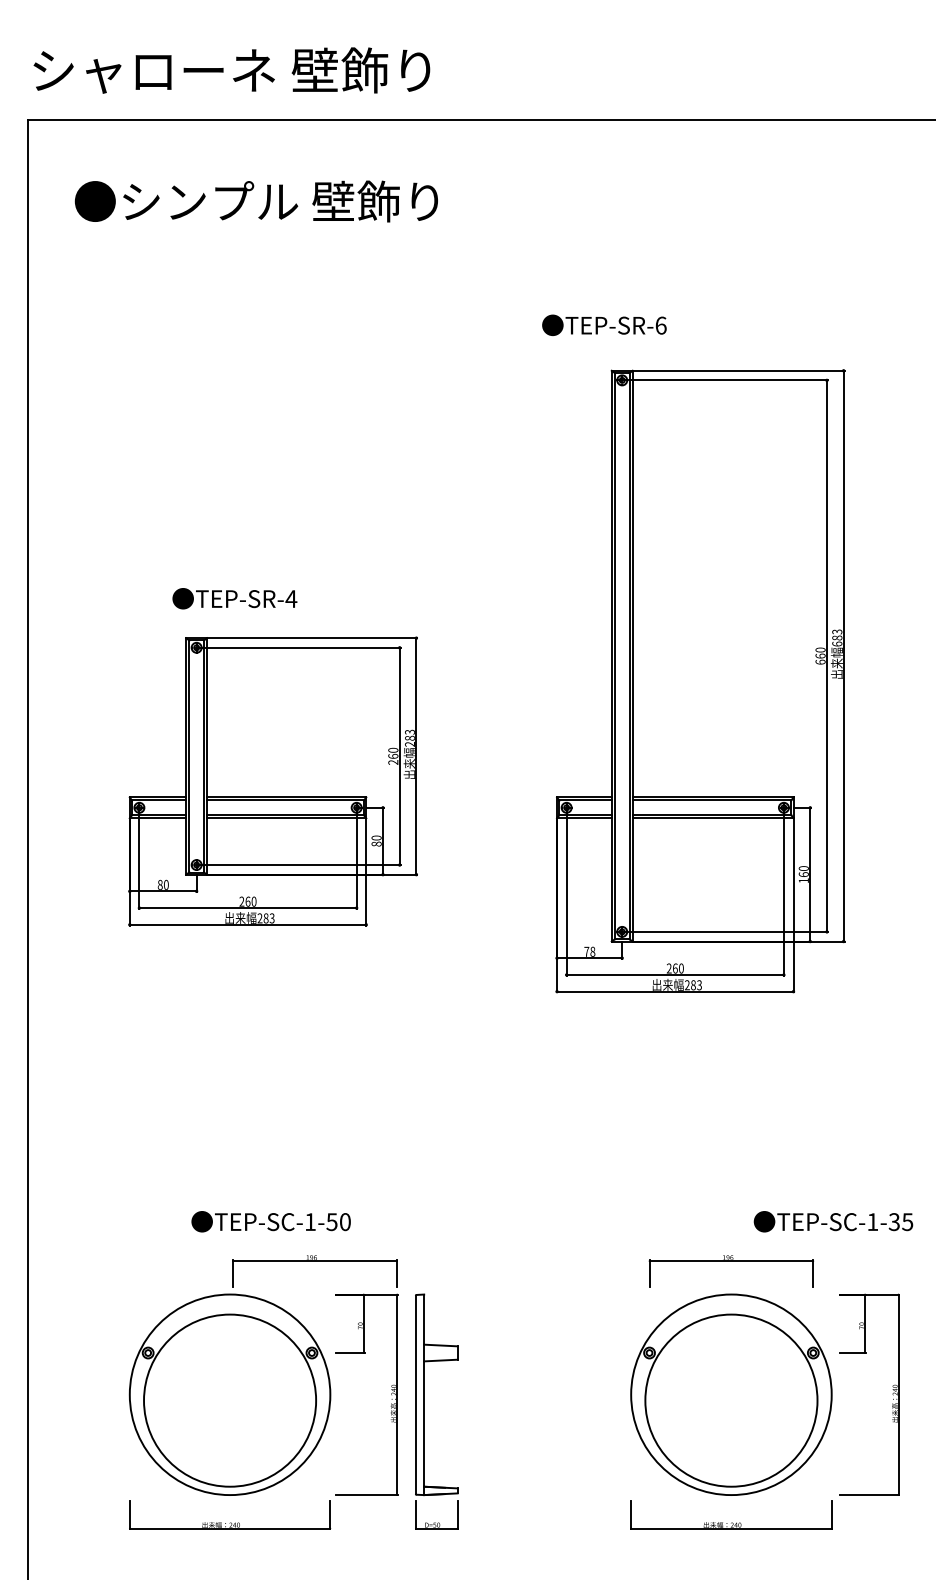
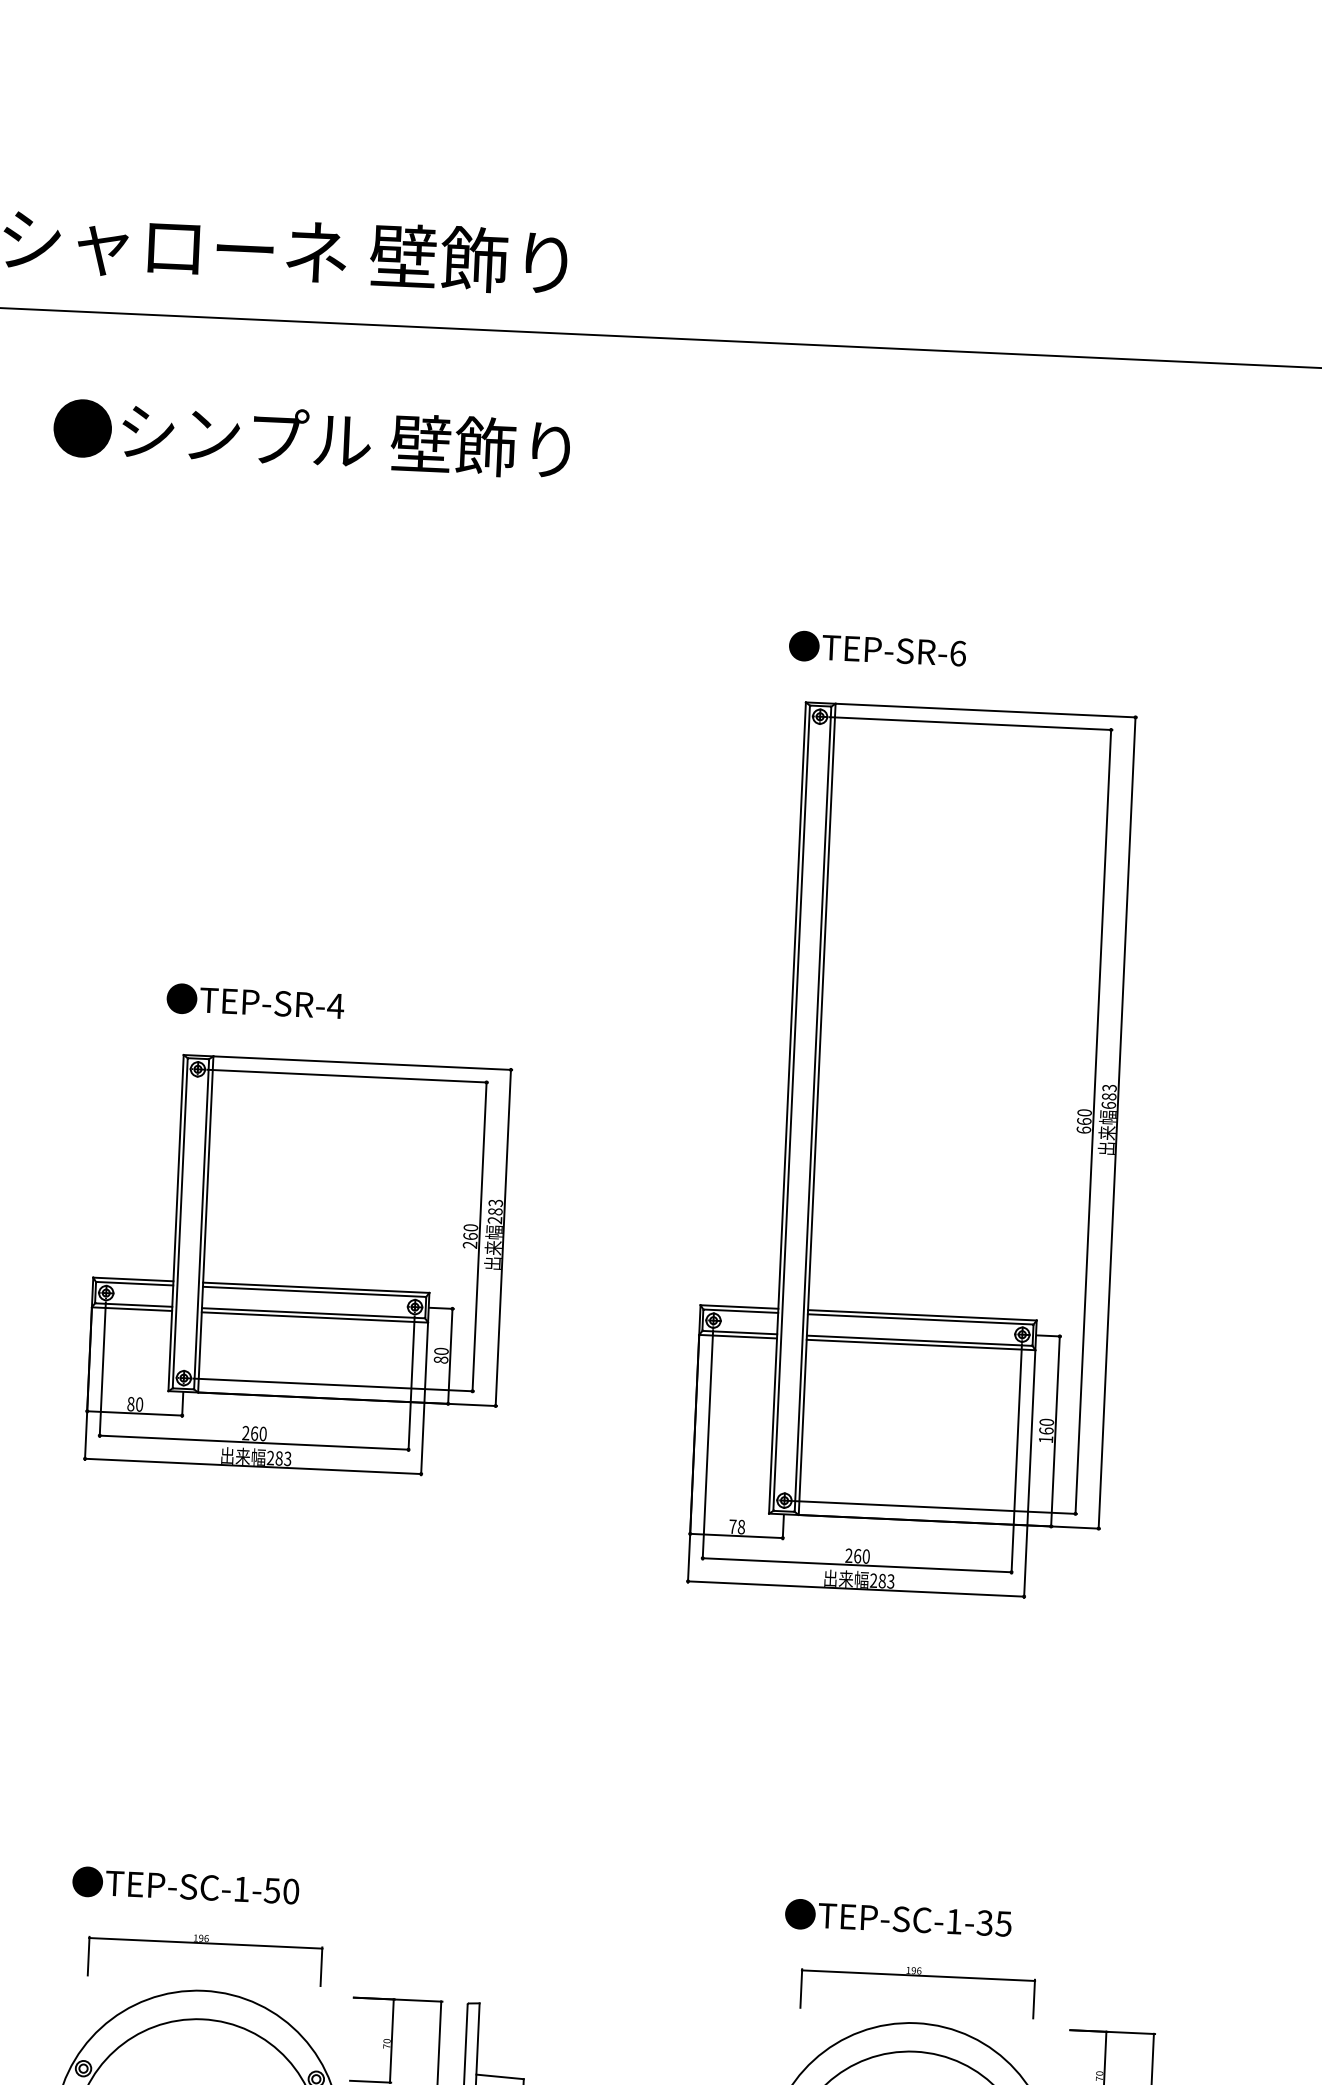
text: (604, 324) -> (877, 648), moved
text: (270, 1221) -> (184, 1885), moved
text: (833, 1221) -> (898, 1918), moved
part: (314, 1261) -> (205, 1943), moved

